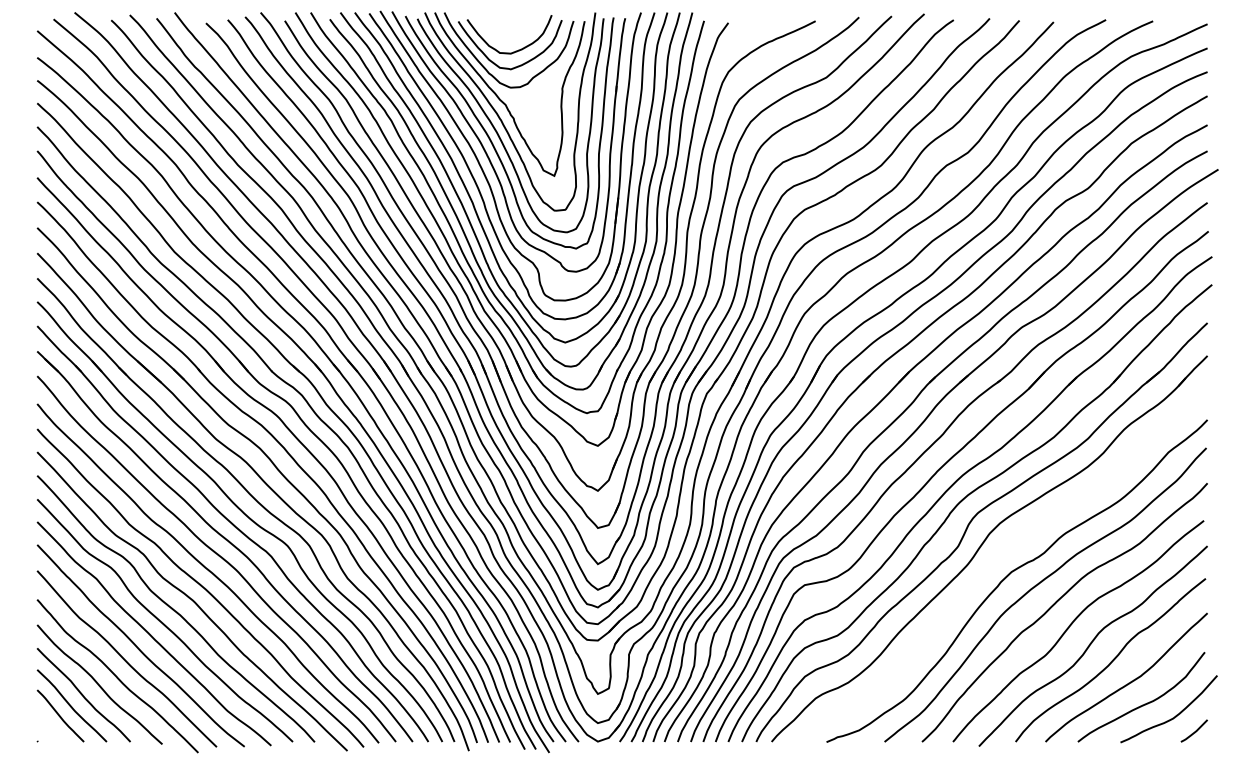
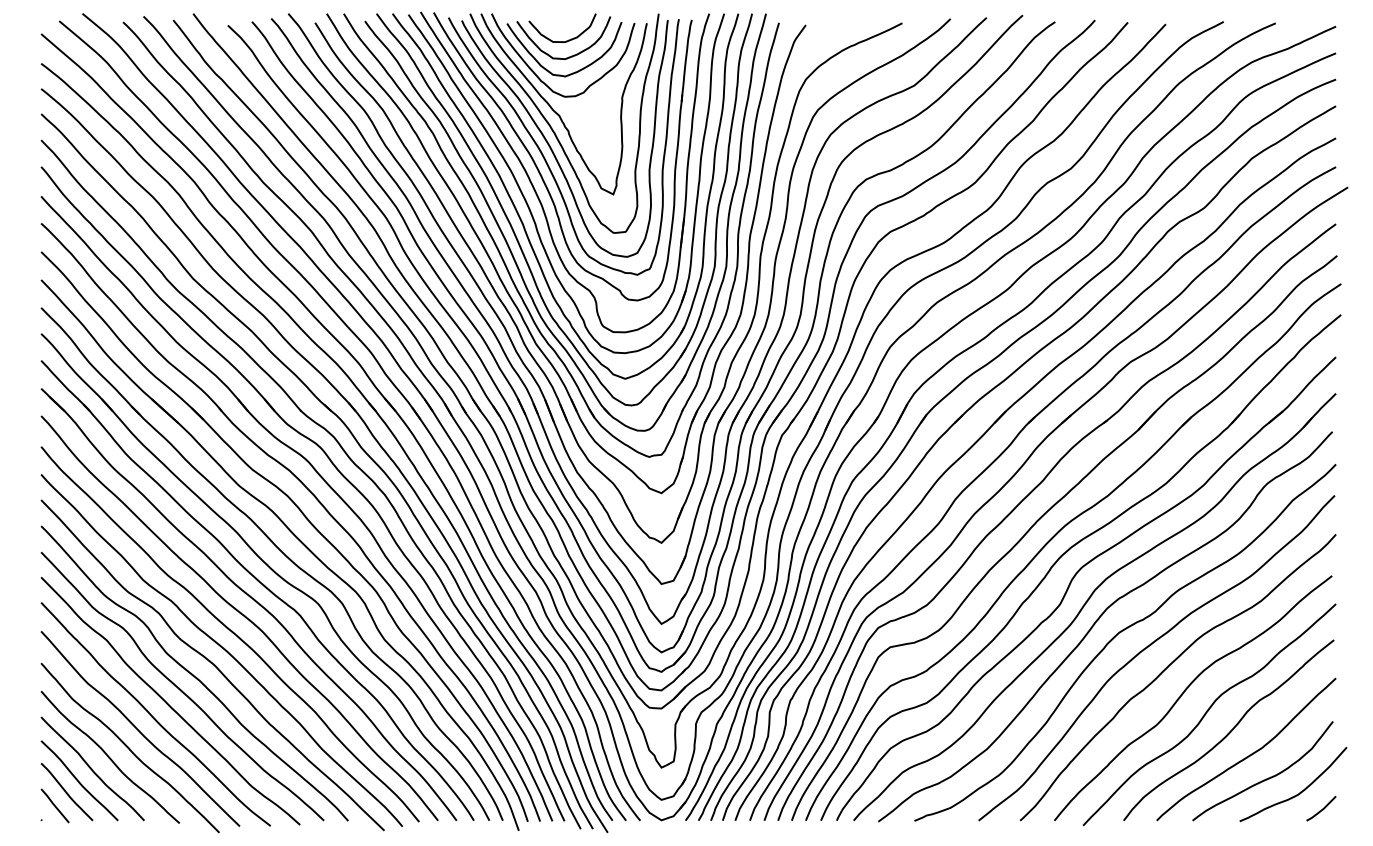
curve: (513, 35) -> (568, 39), added
curve: (993, 560) -> (1099, 619), added
line: (49, 728) -> (54, 805), added

